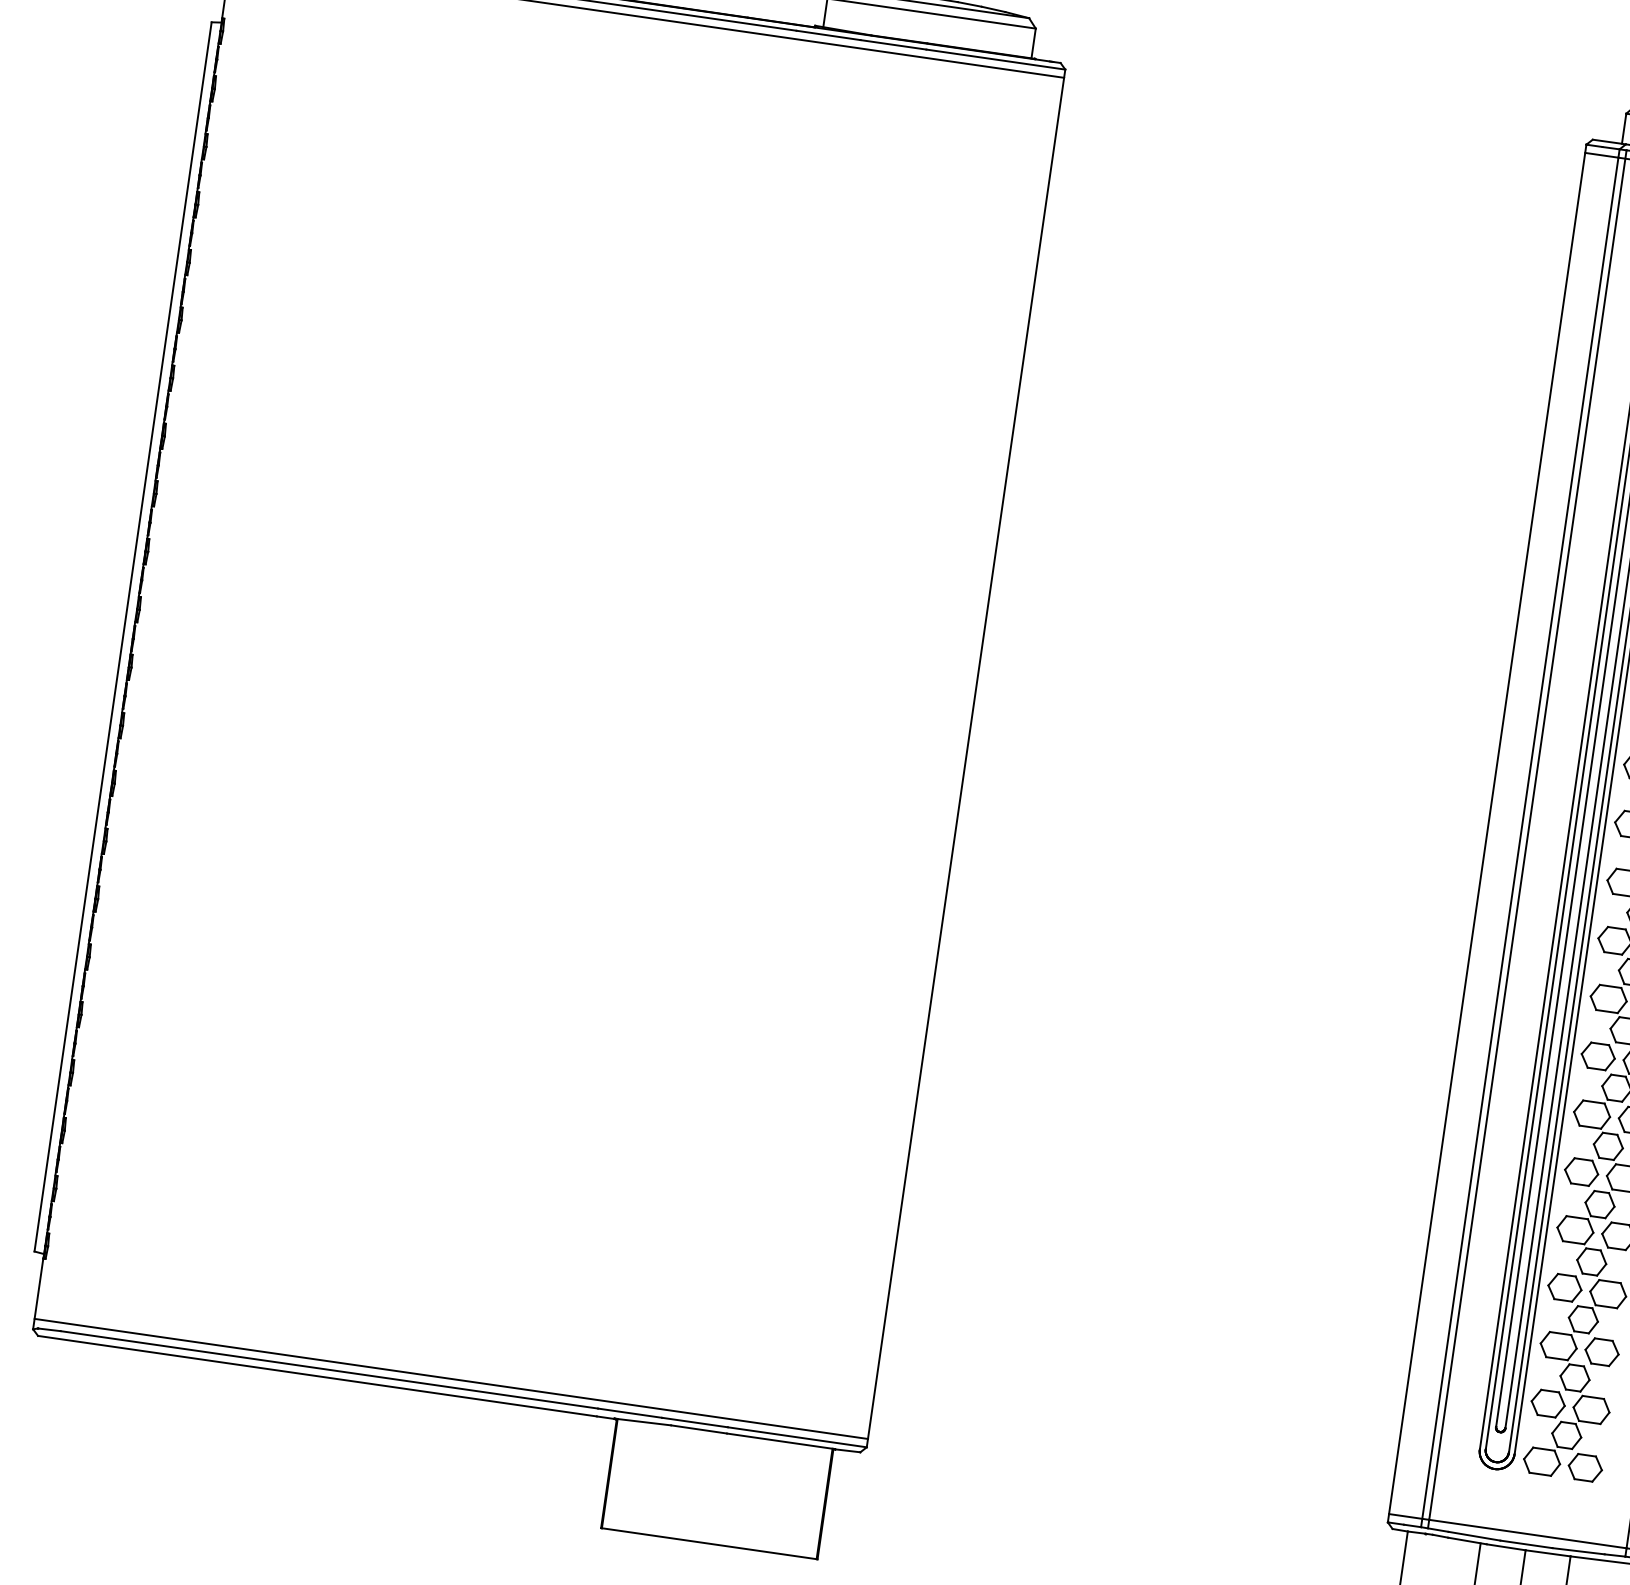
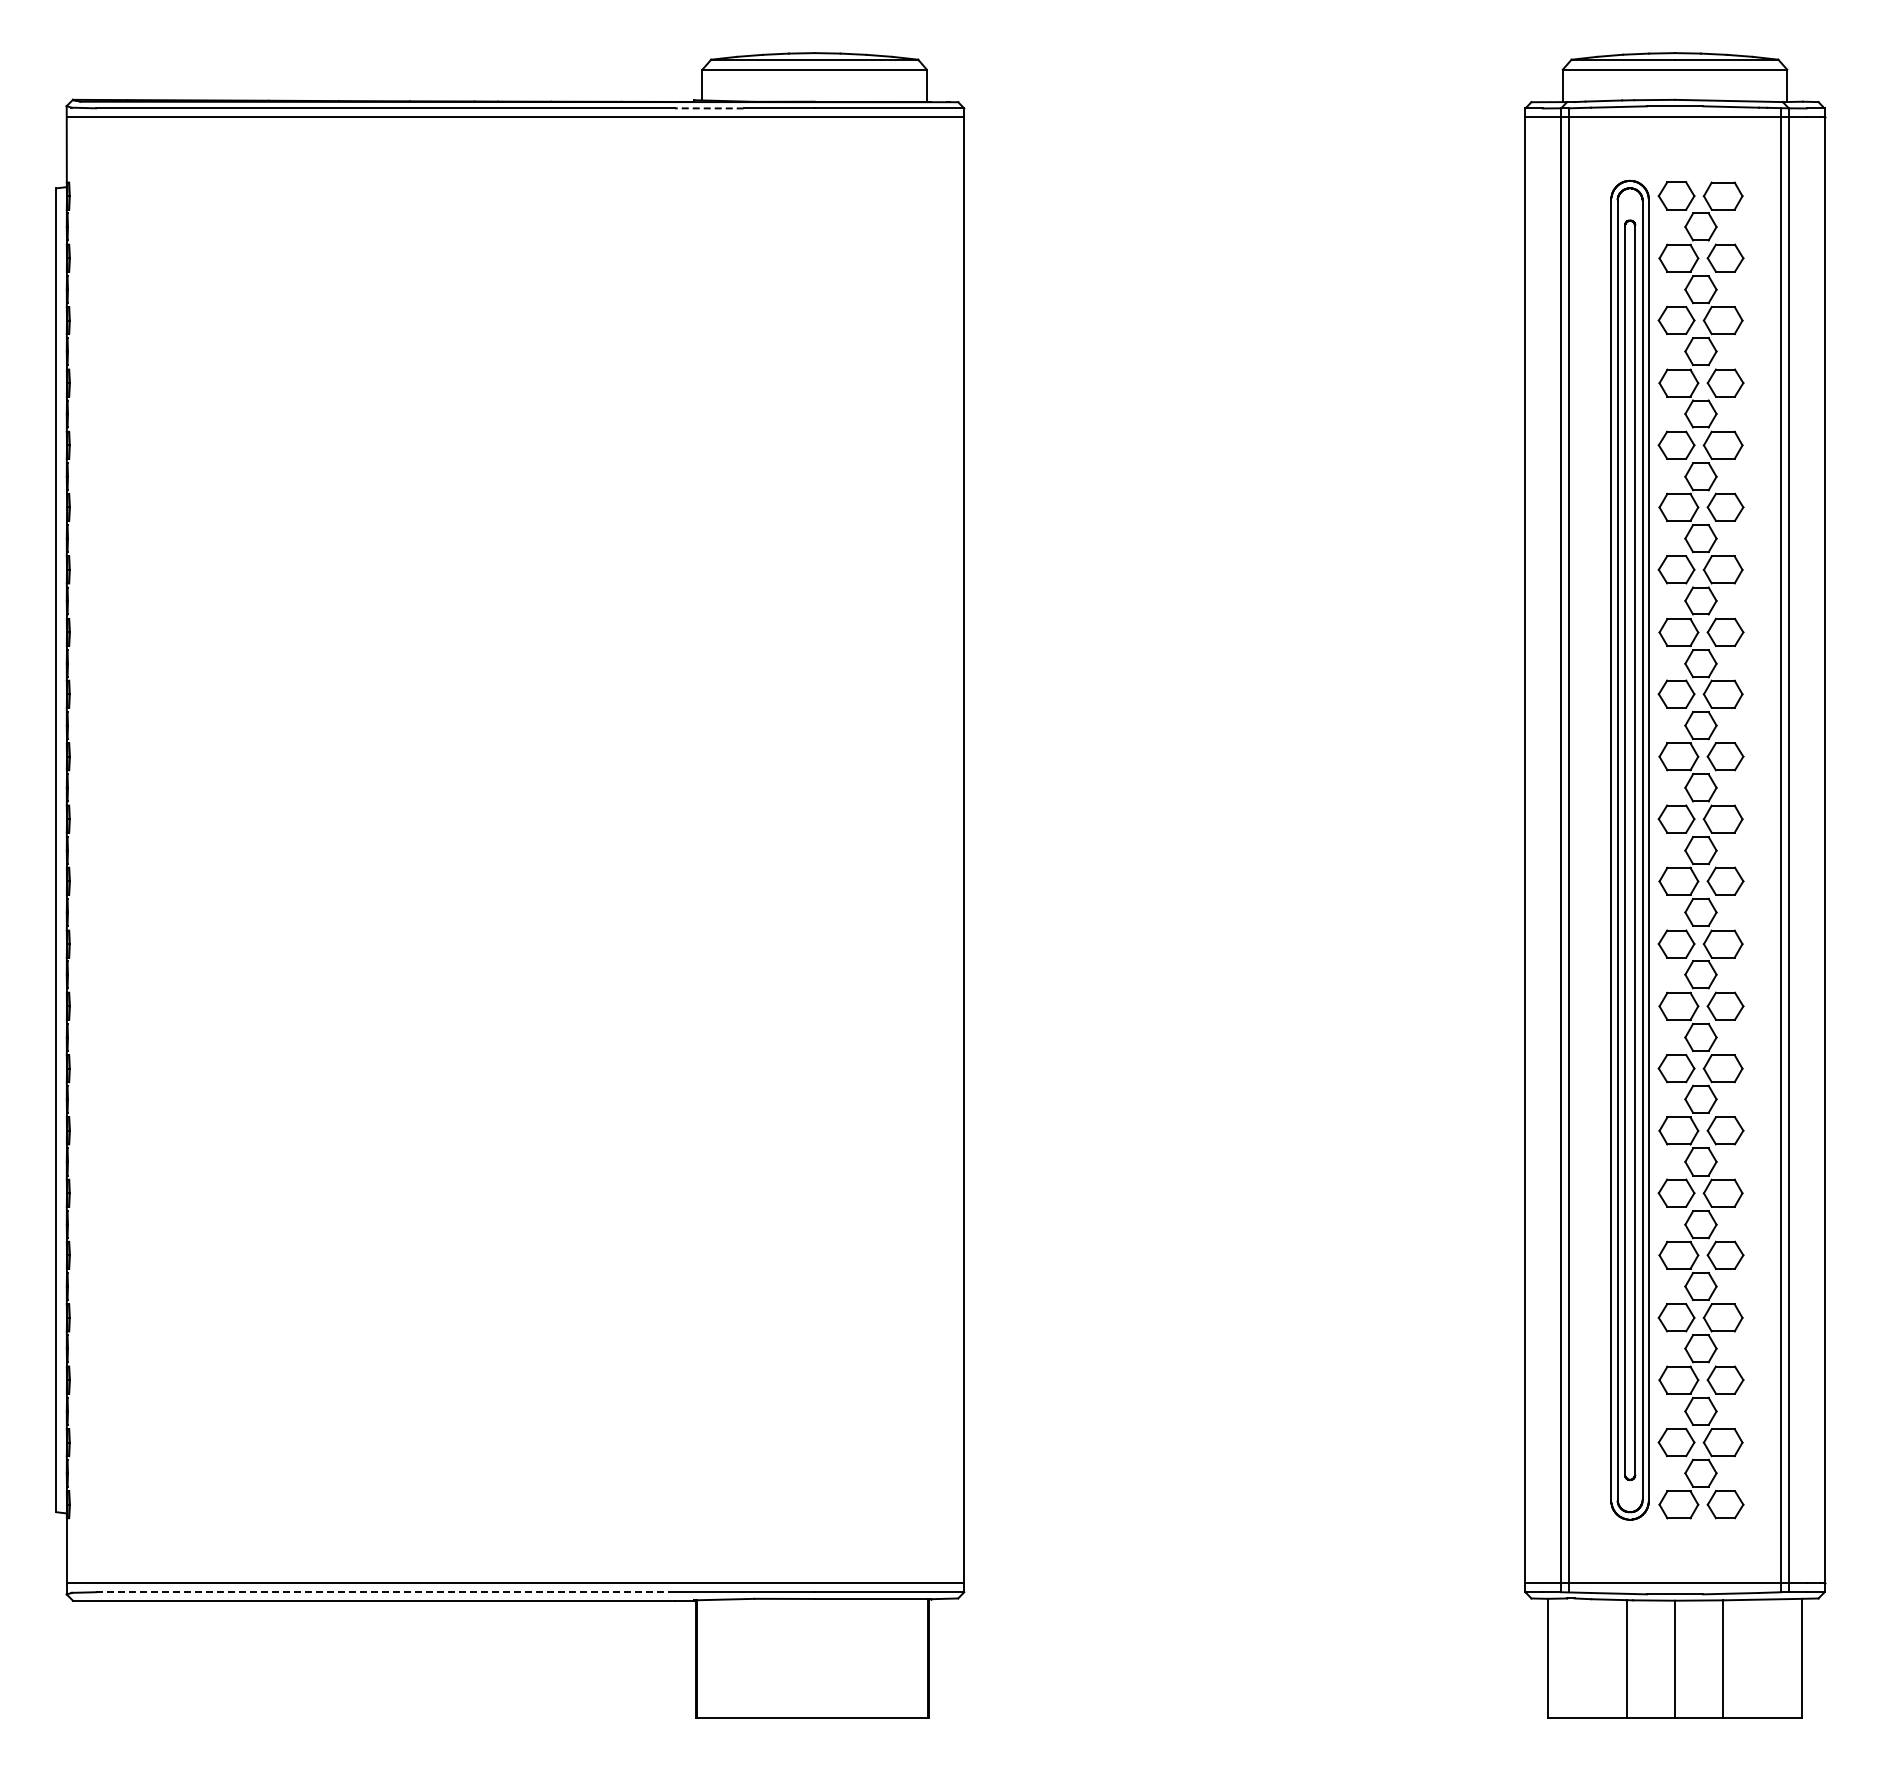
line: (827, 35) -> (708, 108), solid -> dashed
line: (329, 1370) -> (385, 1592), solid -> dashed

